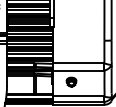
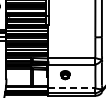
line: (79, 96) -> (72, 88), solid -> dashed

